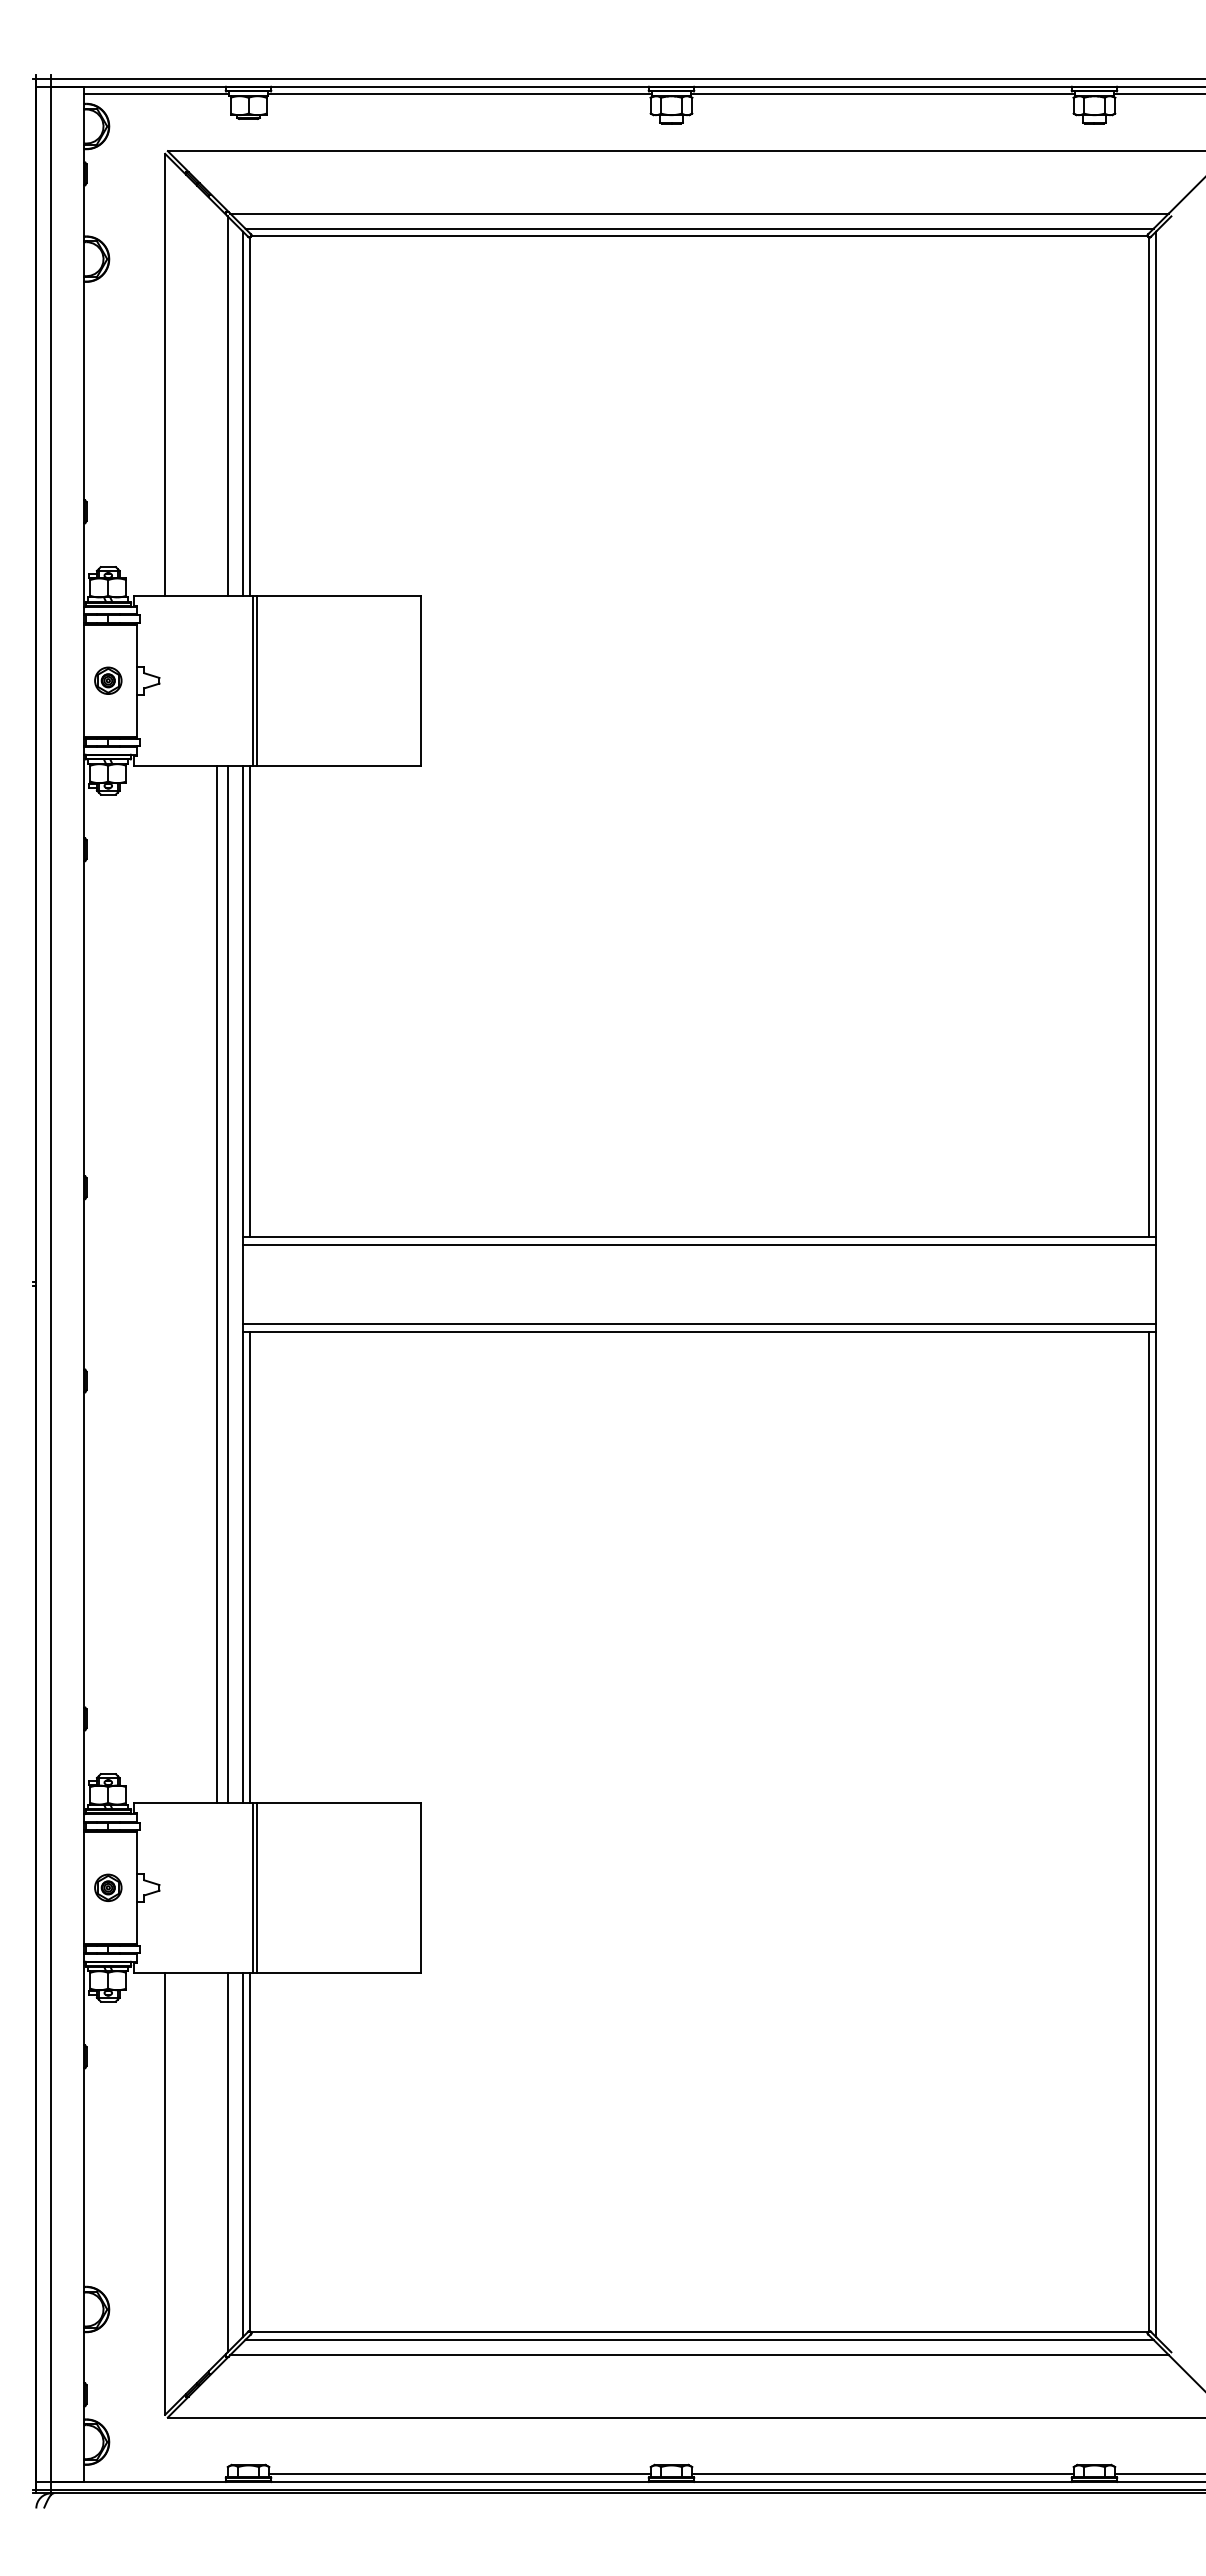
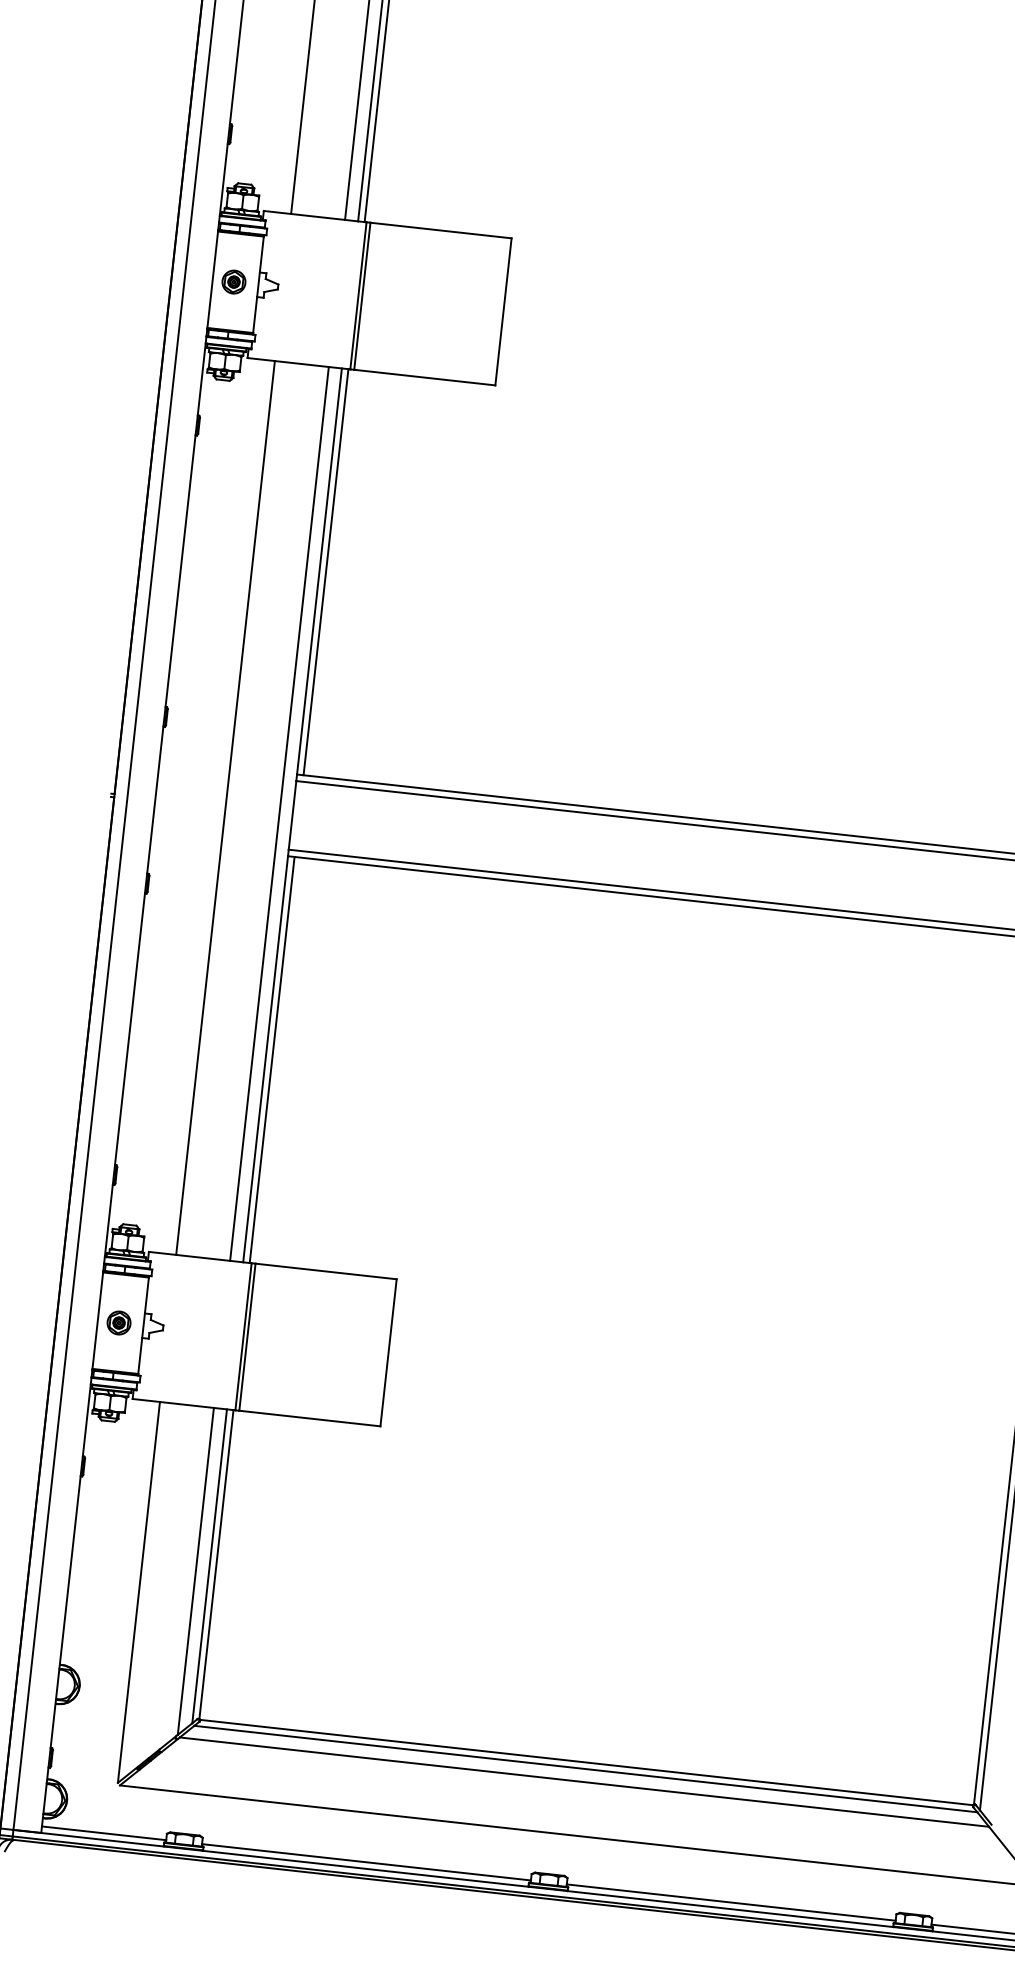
line: (217, 1284) -> (225, 808), moved
line: (155, 2474) -> (103, 1833), added

